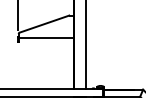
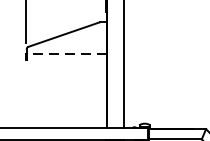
line: (46, 37) -> (66, 53), solid -> dashed

